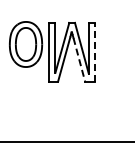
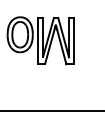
line: (94, 52) -> (73, 41), dashed -> solid
line: (79, 60) -> (61, 47), dashed -> solid

